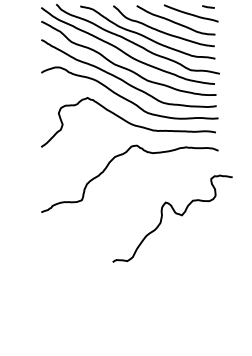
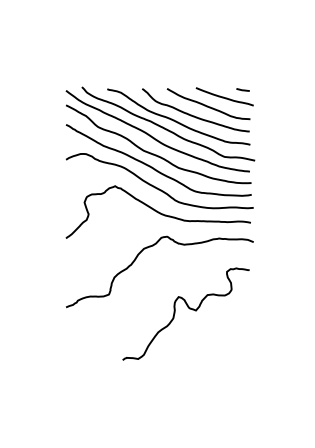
curve: (175, 214) -> (189, 309), moved

